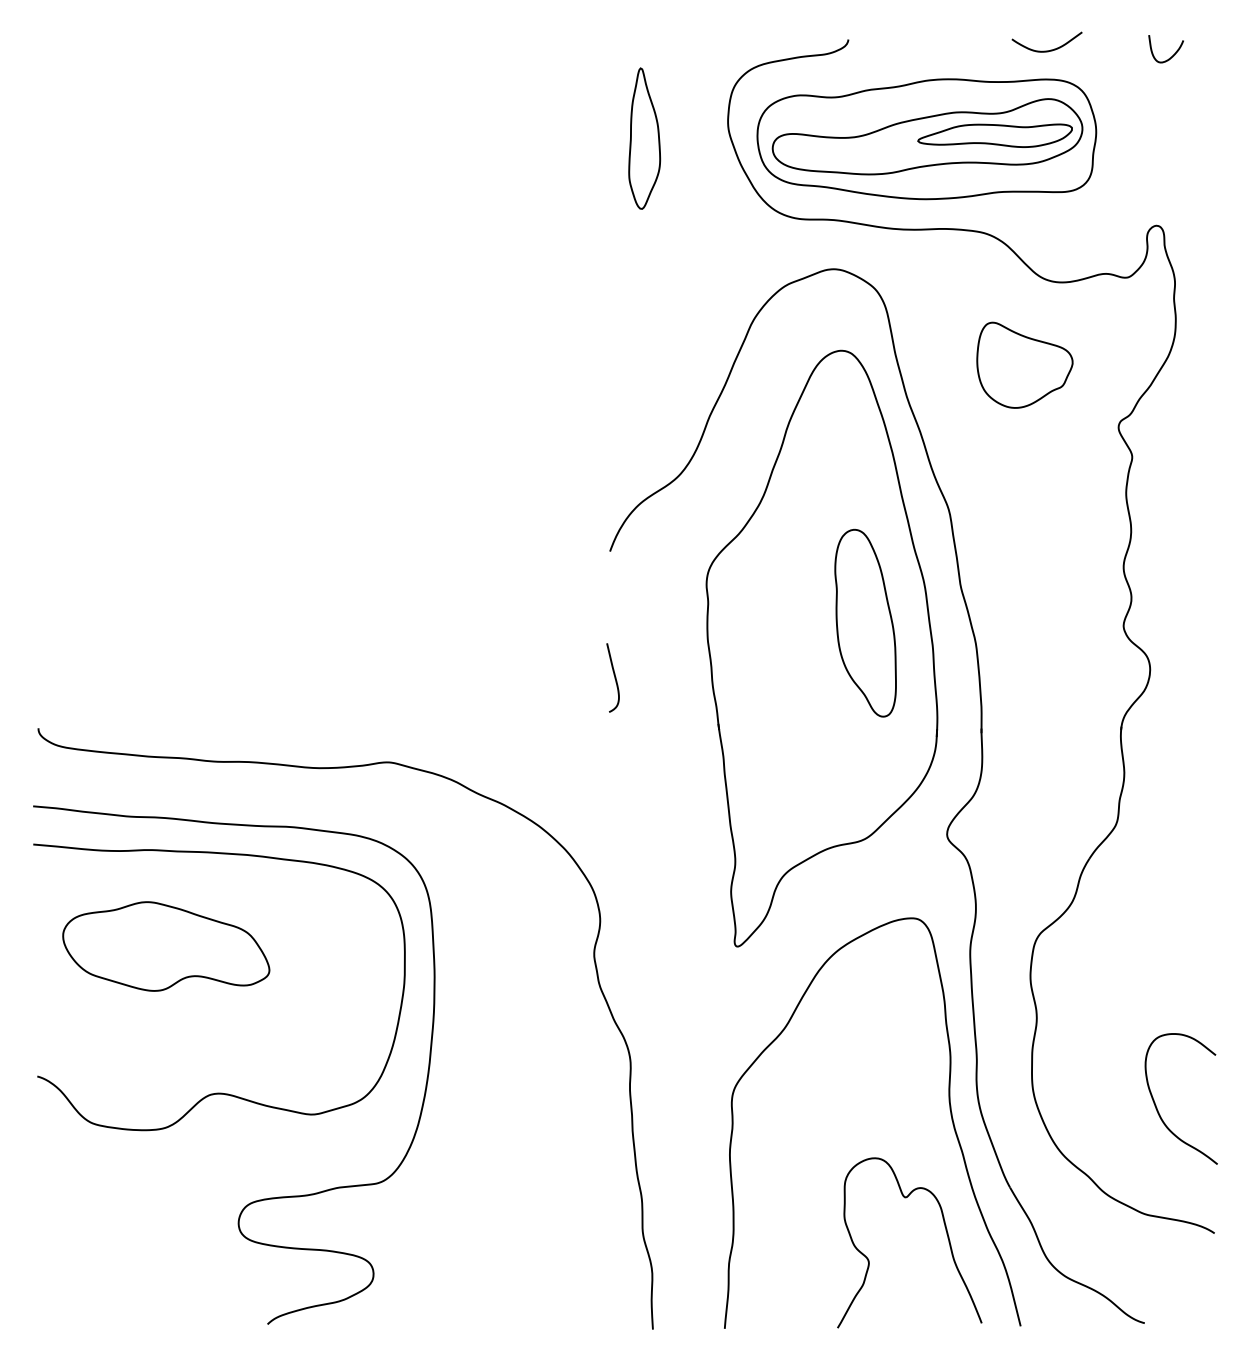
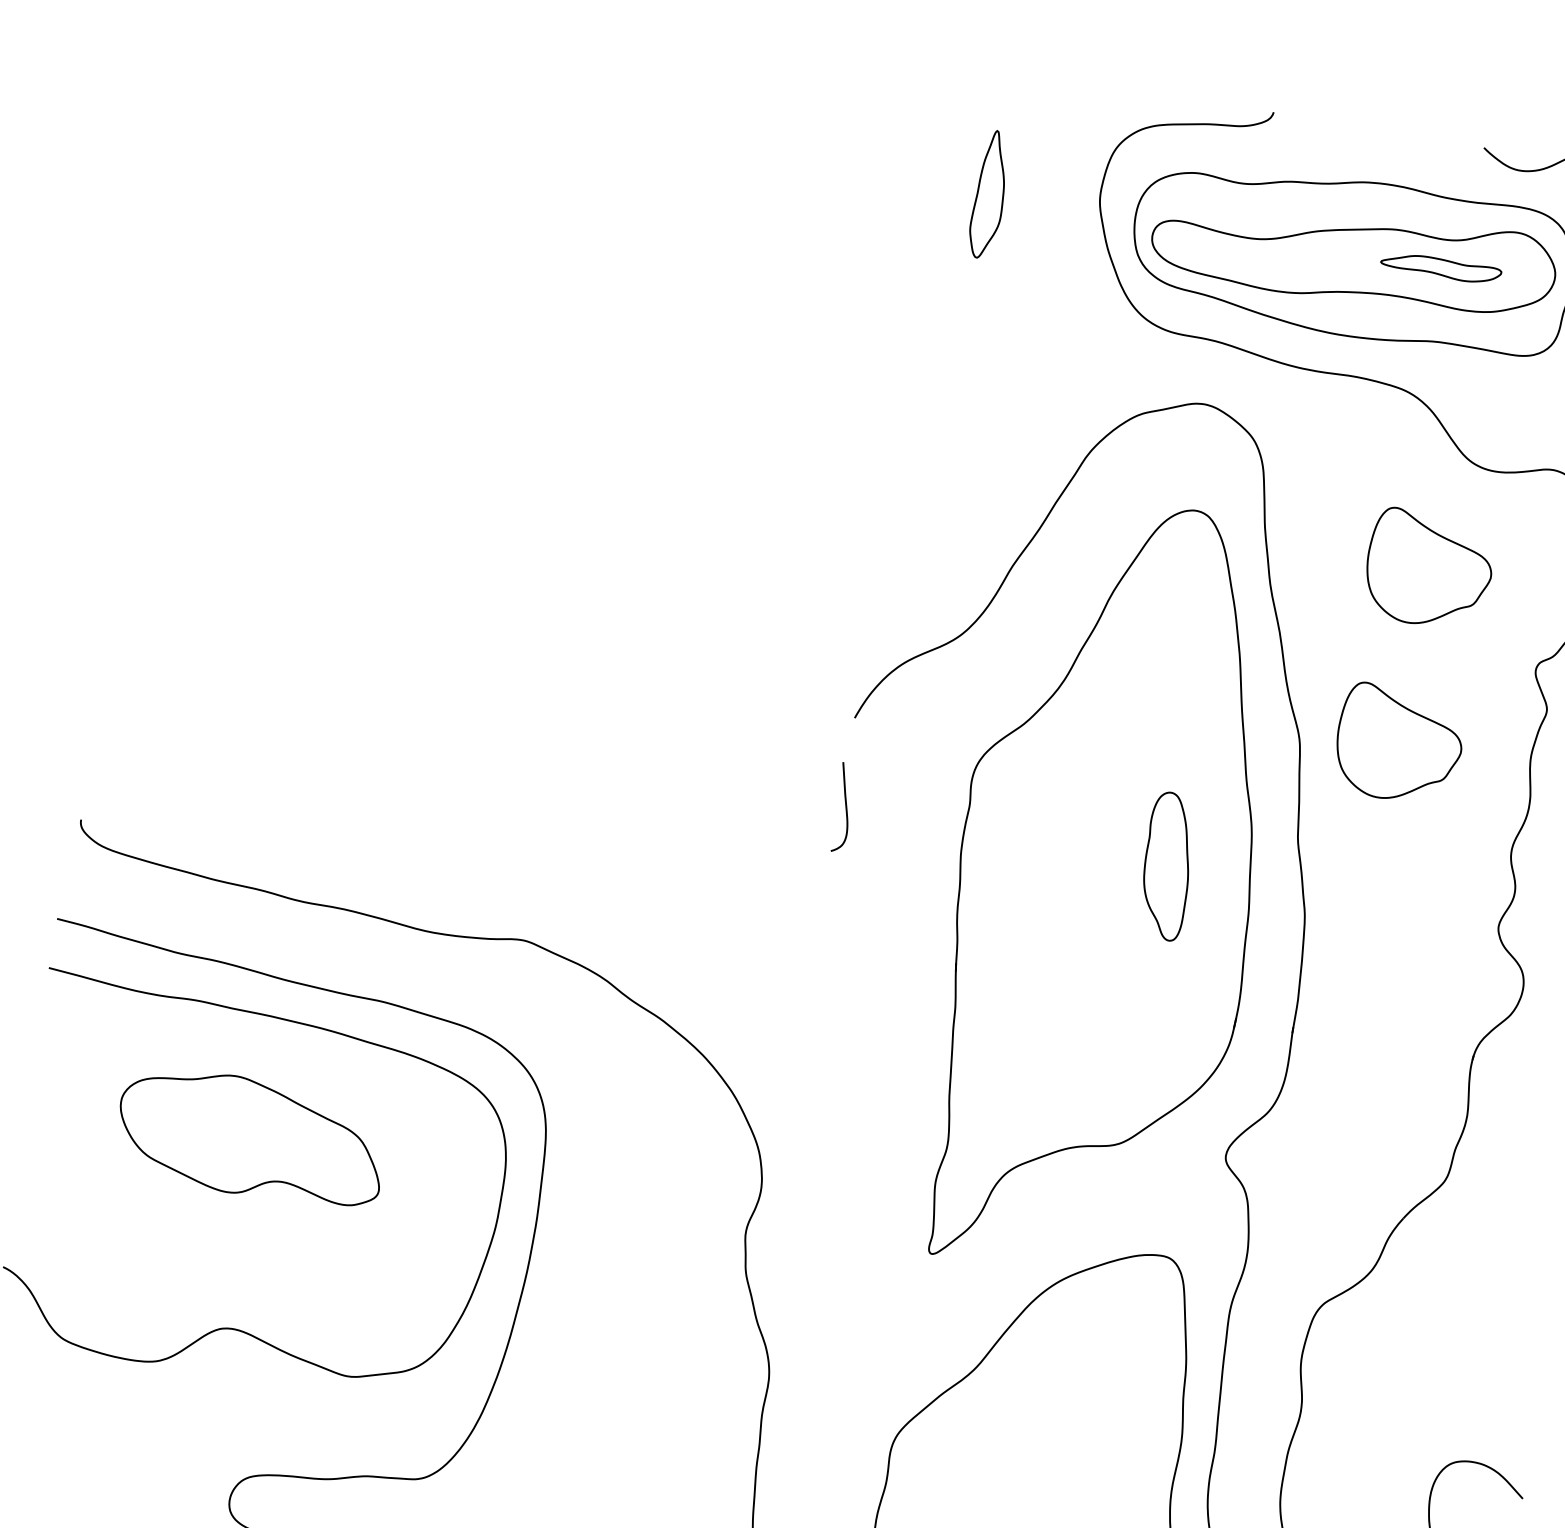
part: (994, 135) -> (1440, 267), size x0.6
part: (644, 138) -> (989, 194), size x0.7
part: (1024, 500) -> (1398, 743), added
part: (865, 622) -> (1167, 865), size x0.6
curve: (614, 677) -> (845, 807), moved
part: (166, 946) -> (251, 1137), moved

